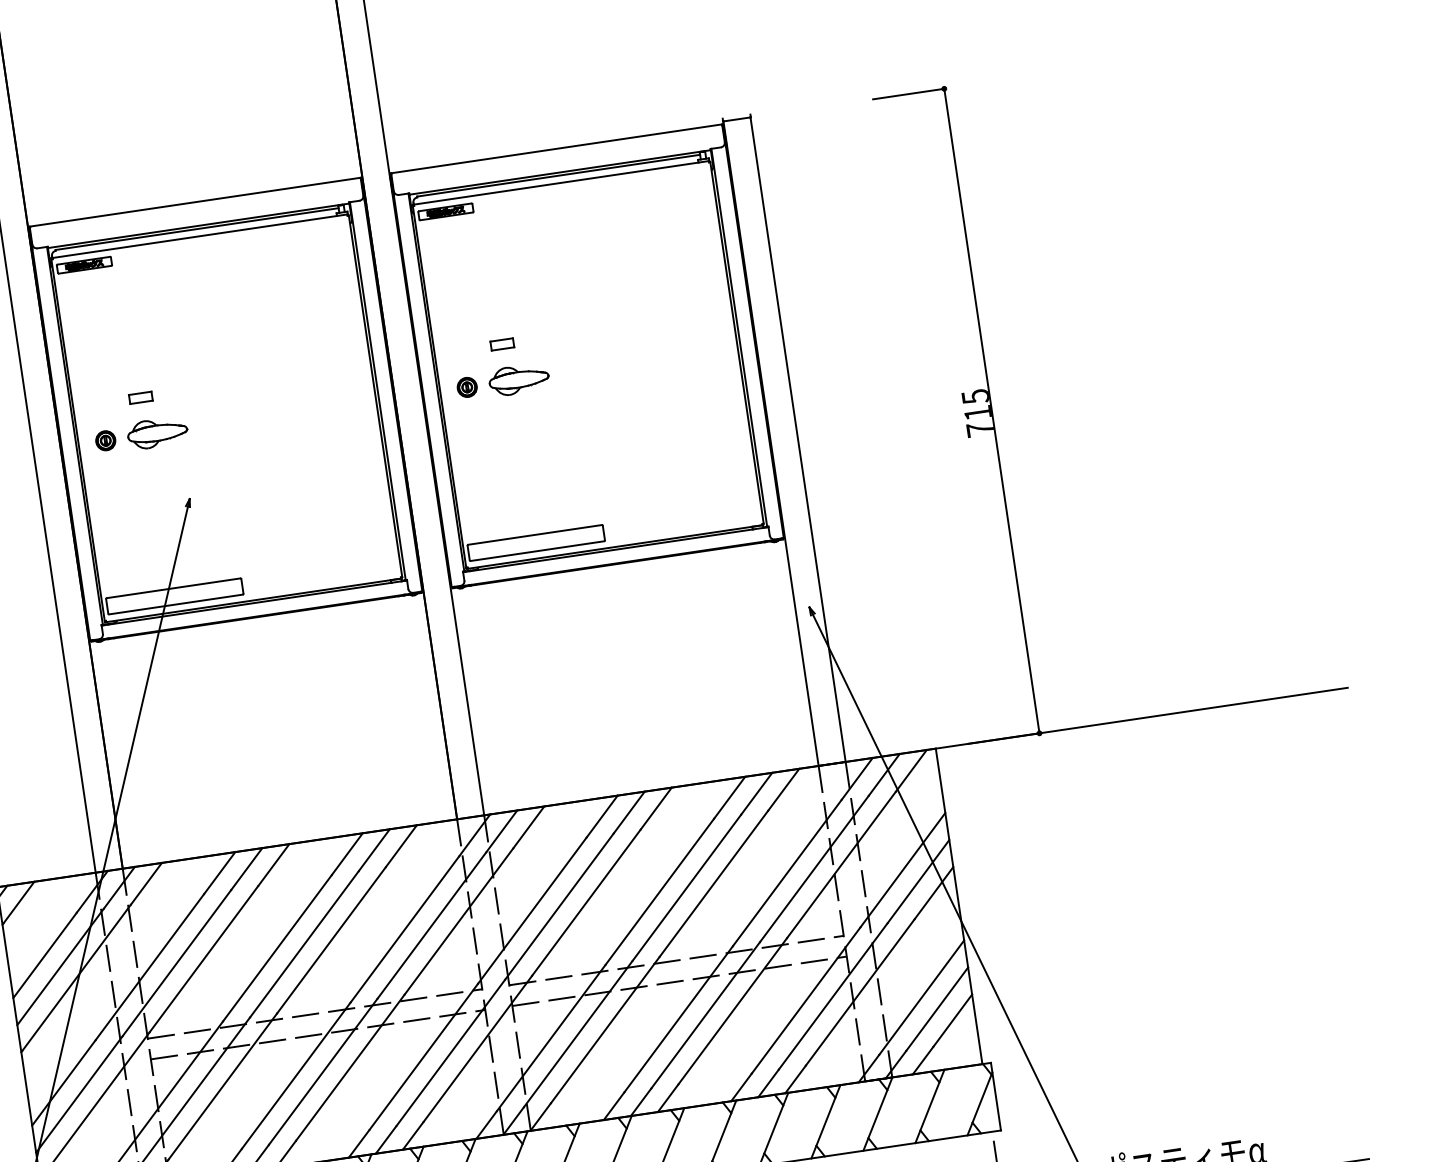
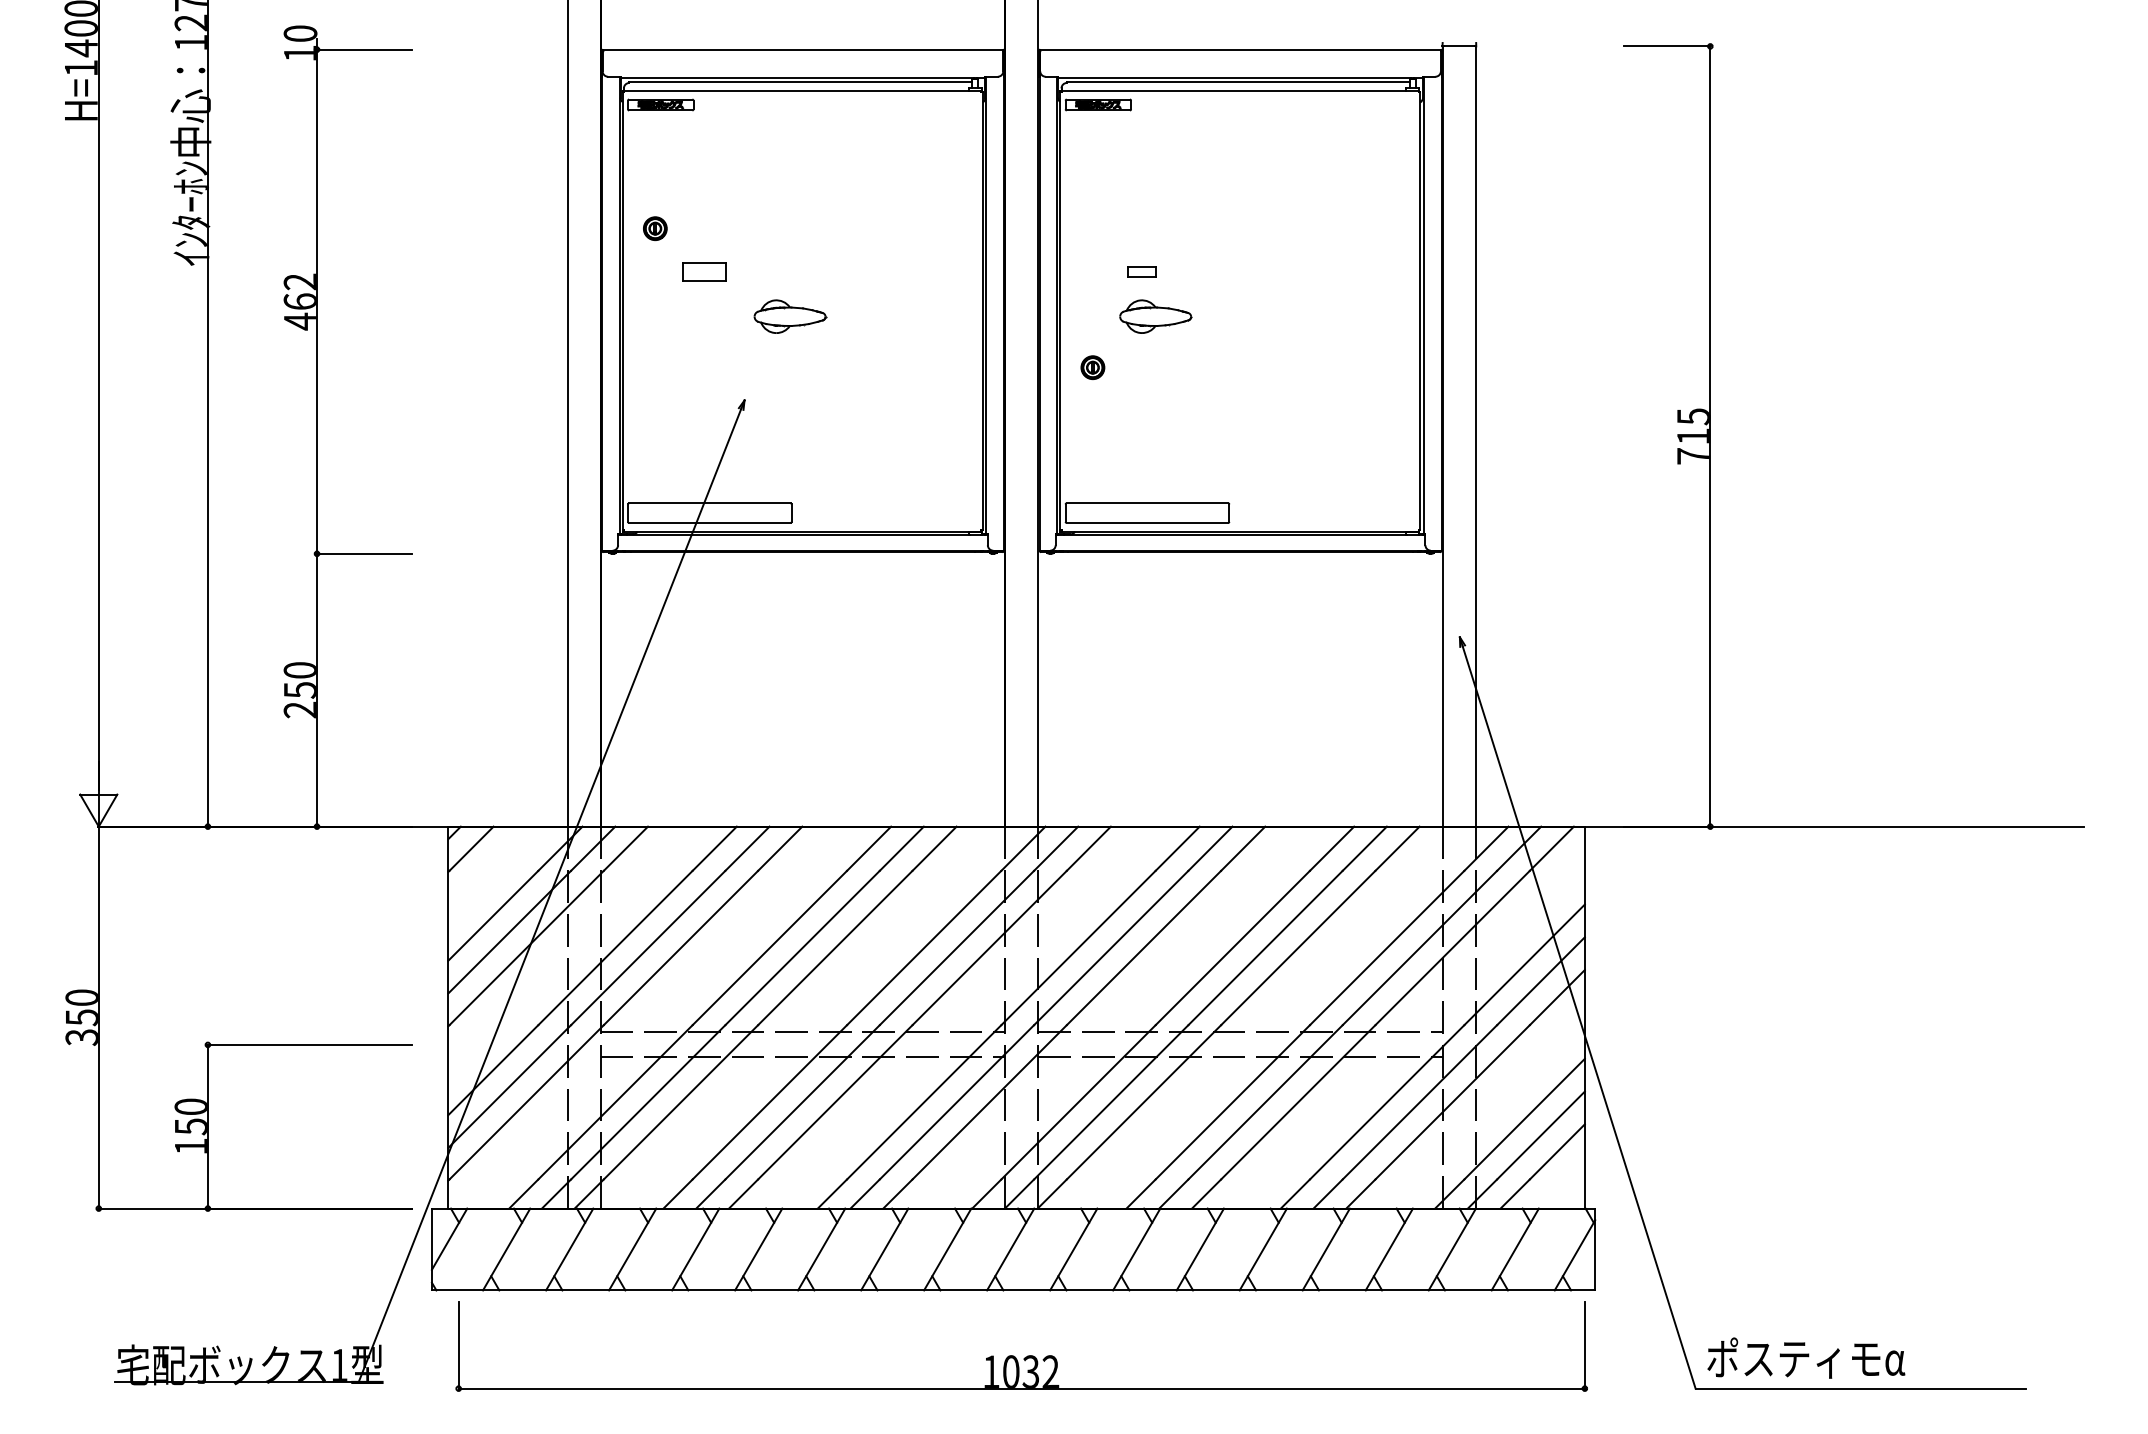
part: (466, 387) -> (1092, 367), moved
part: (140, 397) -> (704, 271), size x1.6
part: (157, 432) -> (790, 316), moved
part: (105, 440) -> (655, 228), moved

